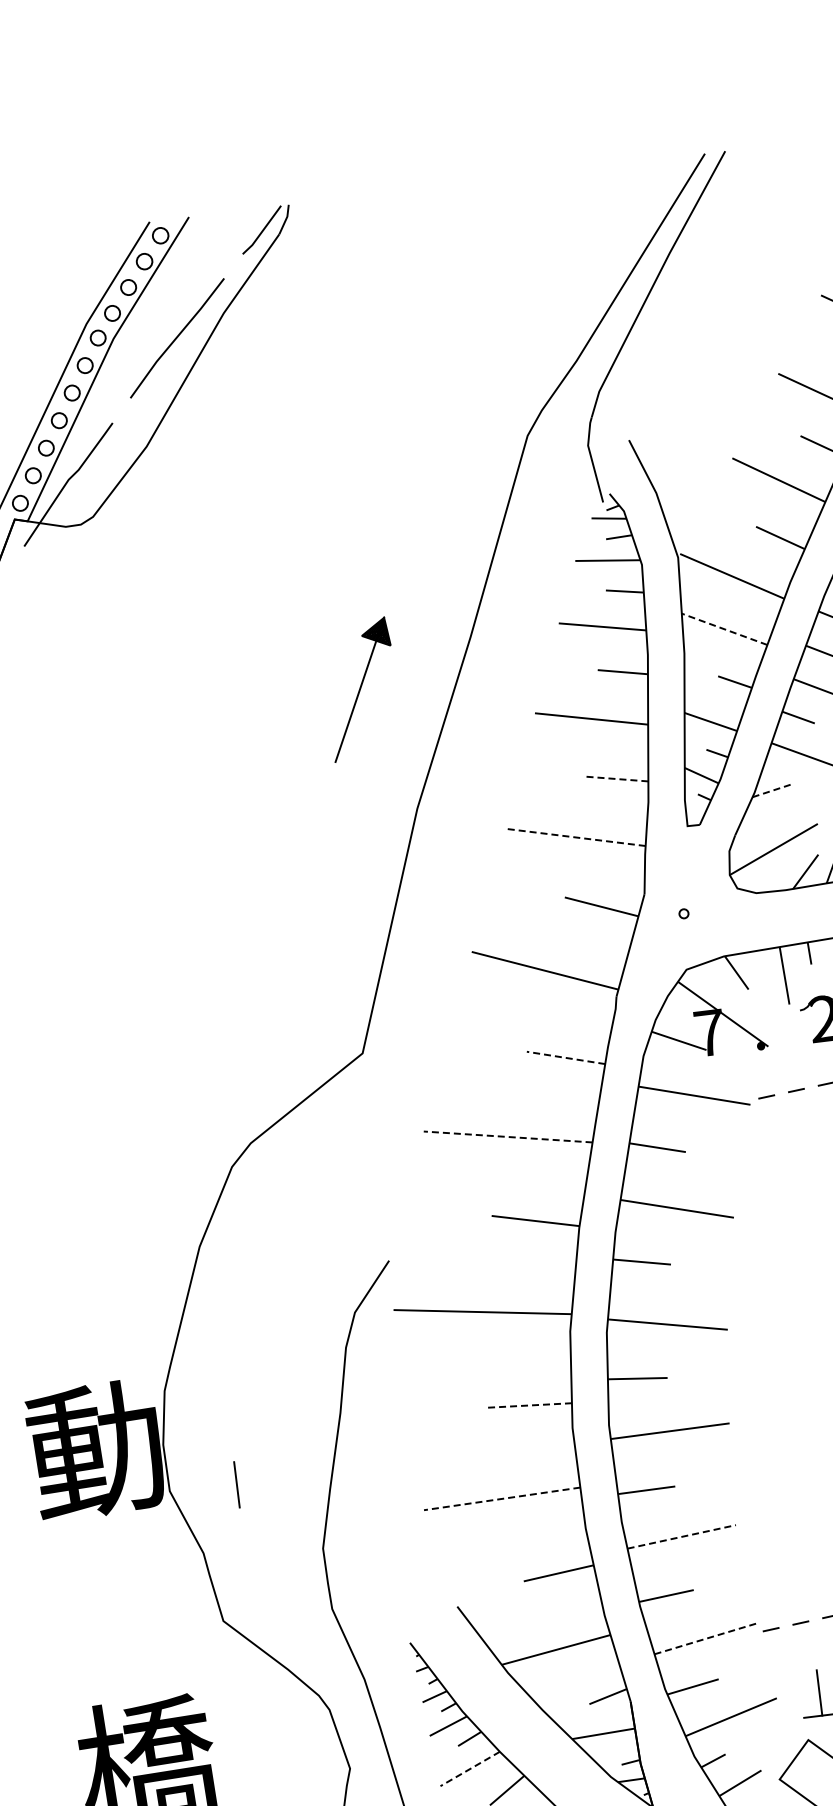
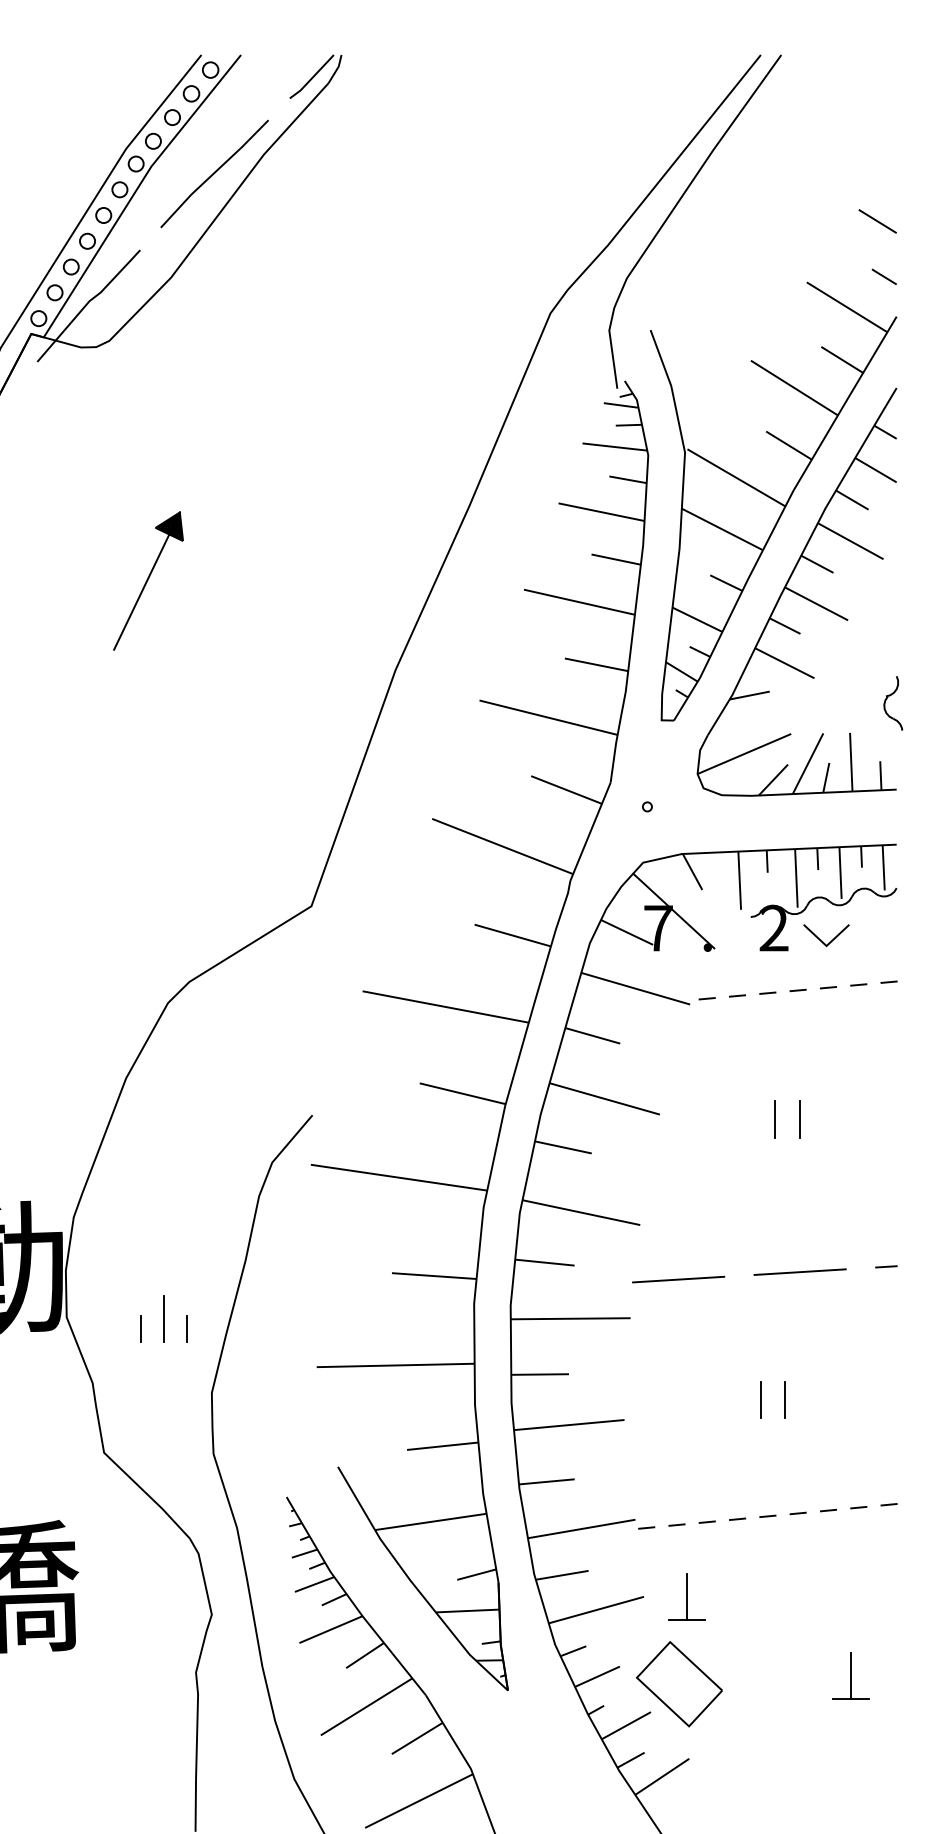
line: (724, 629) -> (722, 529), dashed -> solid
part: (361, 689) -> (148, 580), moved
line: (616, 778) -> (596, 664), dashed -> solid
line: (772, 790) -> (750, 695), dashed -> solid
line: (574, 837) -> (548, 717), dashed -> solid
line: (565, 1057) -> (512, 935), dashed -> solid
line: (507, 1136) -> (445, 1006), dashed -> solid
line: (772, 1379) -> (678, 1279), added
line: (528, 1405) -> (433, 1276), dashed -> solid
line: (236, 1484) -> (163, 1318), moved
line: (290, 1488) -> (186, 1329), added
line: (245, 1494) -> (141, 1329), added
line: (502, 1498) -> (395, 1365), dashed -> solid
line: (682, 1537) -> (569, 1425), dashed -> solid
line: (706, 1638) -> (581, 1528), dashed -> solid
line: (469, 1768) -> (330, 1629), dashed -> solid

